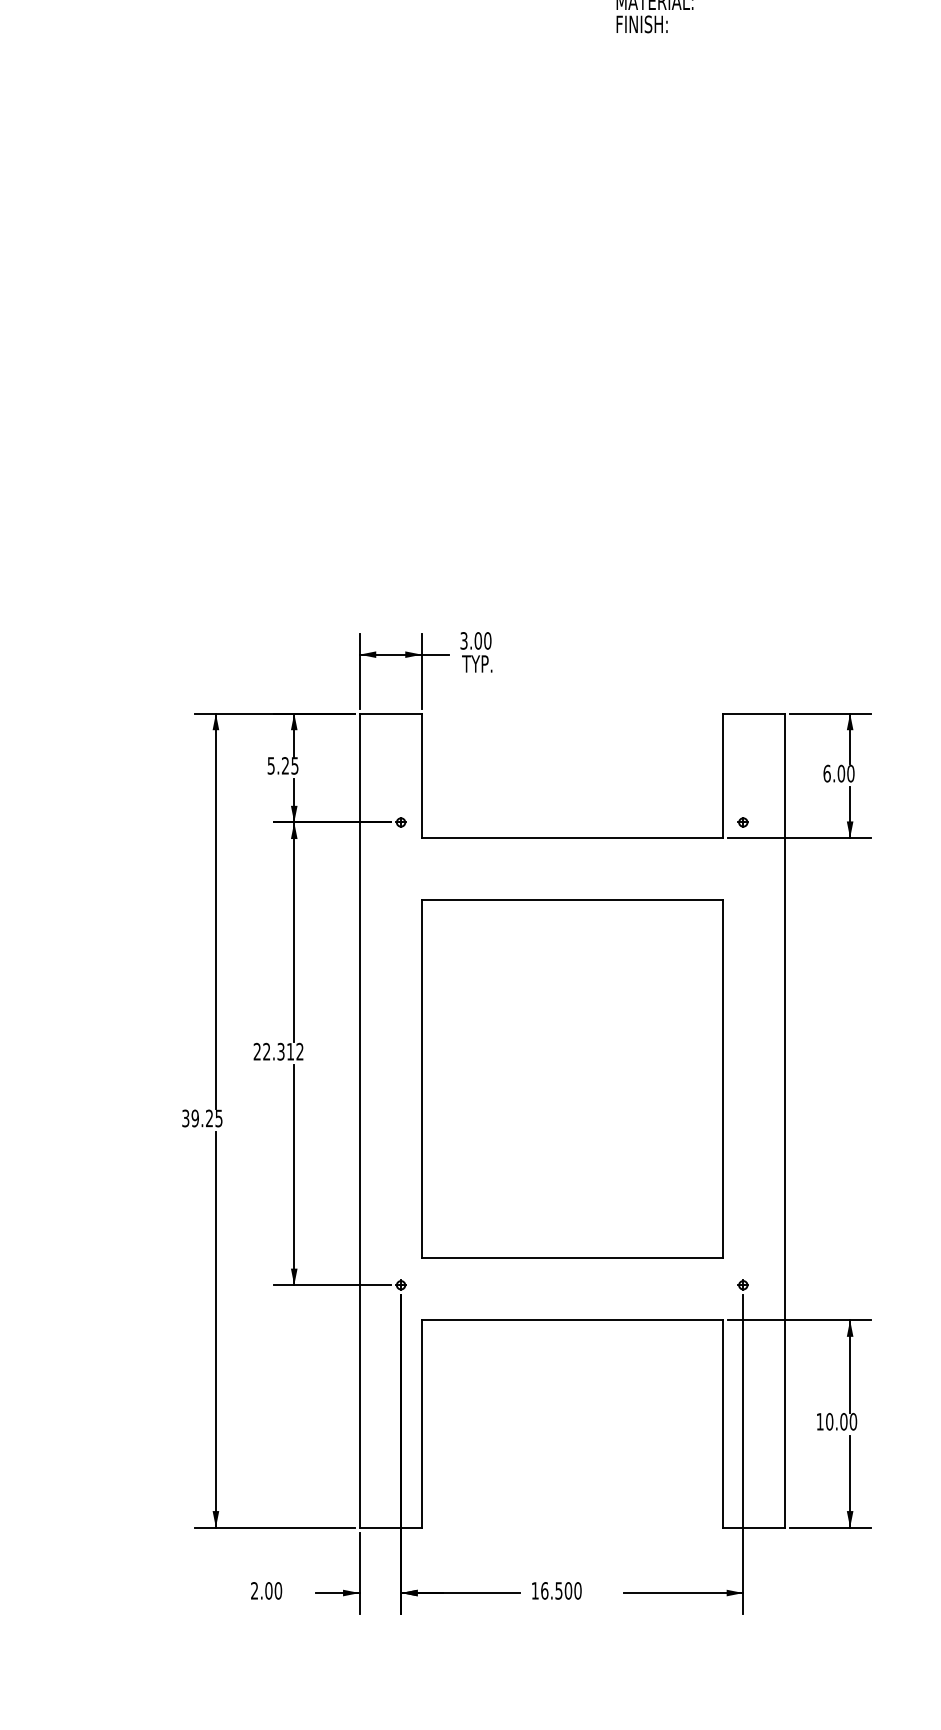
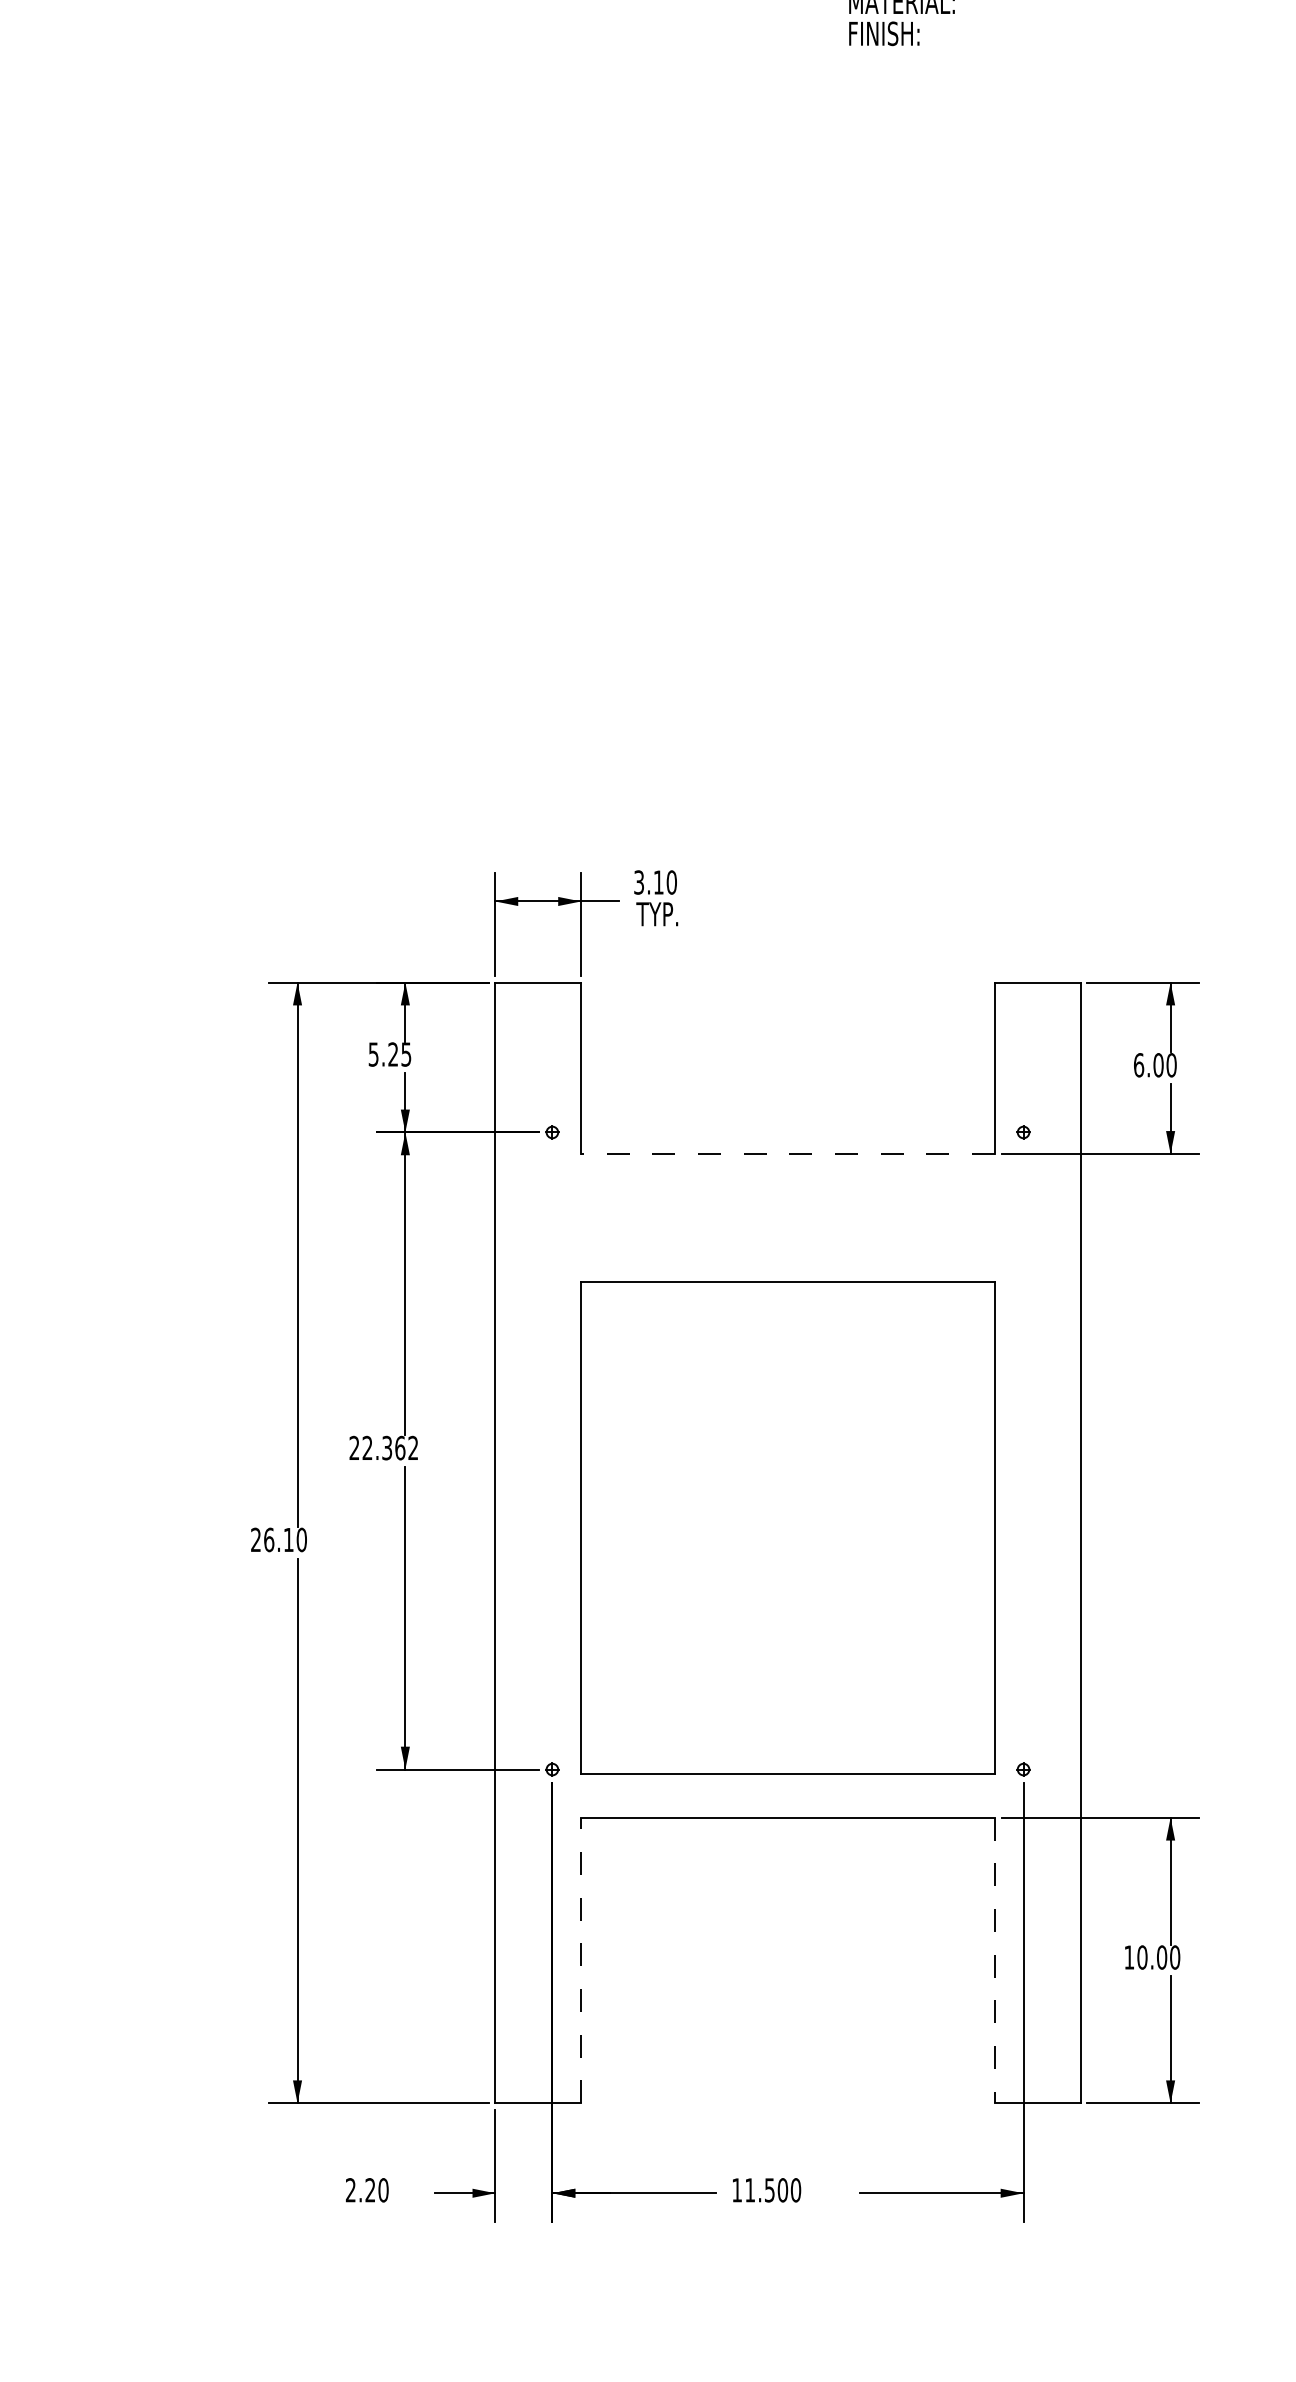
text: (478, 640) -> (658, 882), 3.00 -> 3.10
line: (571, 837) -> (787, 1153), solid -> dashed
text: (290, 1051) -> (400, 1447), 22.312 -> 22.362
part: (571, 1078) -> (787, 1527), moved
text: (202, 1118) -> (278, 1539), 39.25 -> 26.10
line: (421, 1423) -> (580, 1960), solid -> dashed
line: (722, 1423) -> (994, 1960), solid -> dashed
text: (268, 1591) -> (370, 2190), 2.00 -> 2.20
text: (544, 1591) -> (750, 2190), 16.500 -> 11.500

